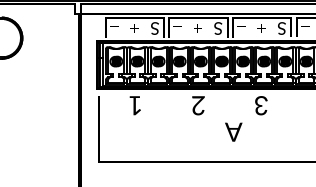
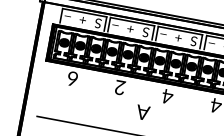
text: (135, 105) -> (72, 78), 1 -> 6
text: (261, 105) -> (167, 96), 3 -> 4
fill: (98, 129) -> (41, 91), removed

